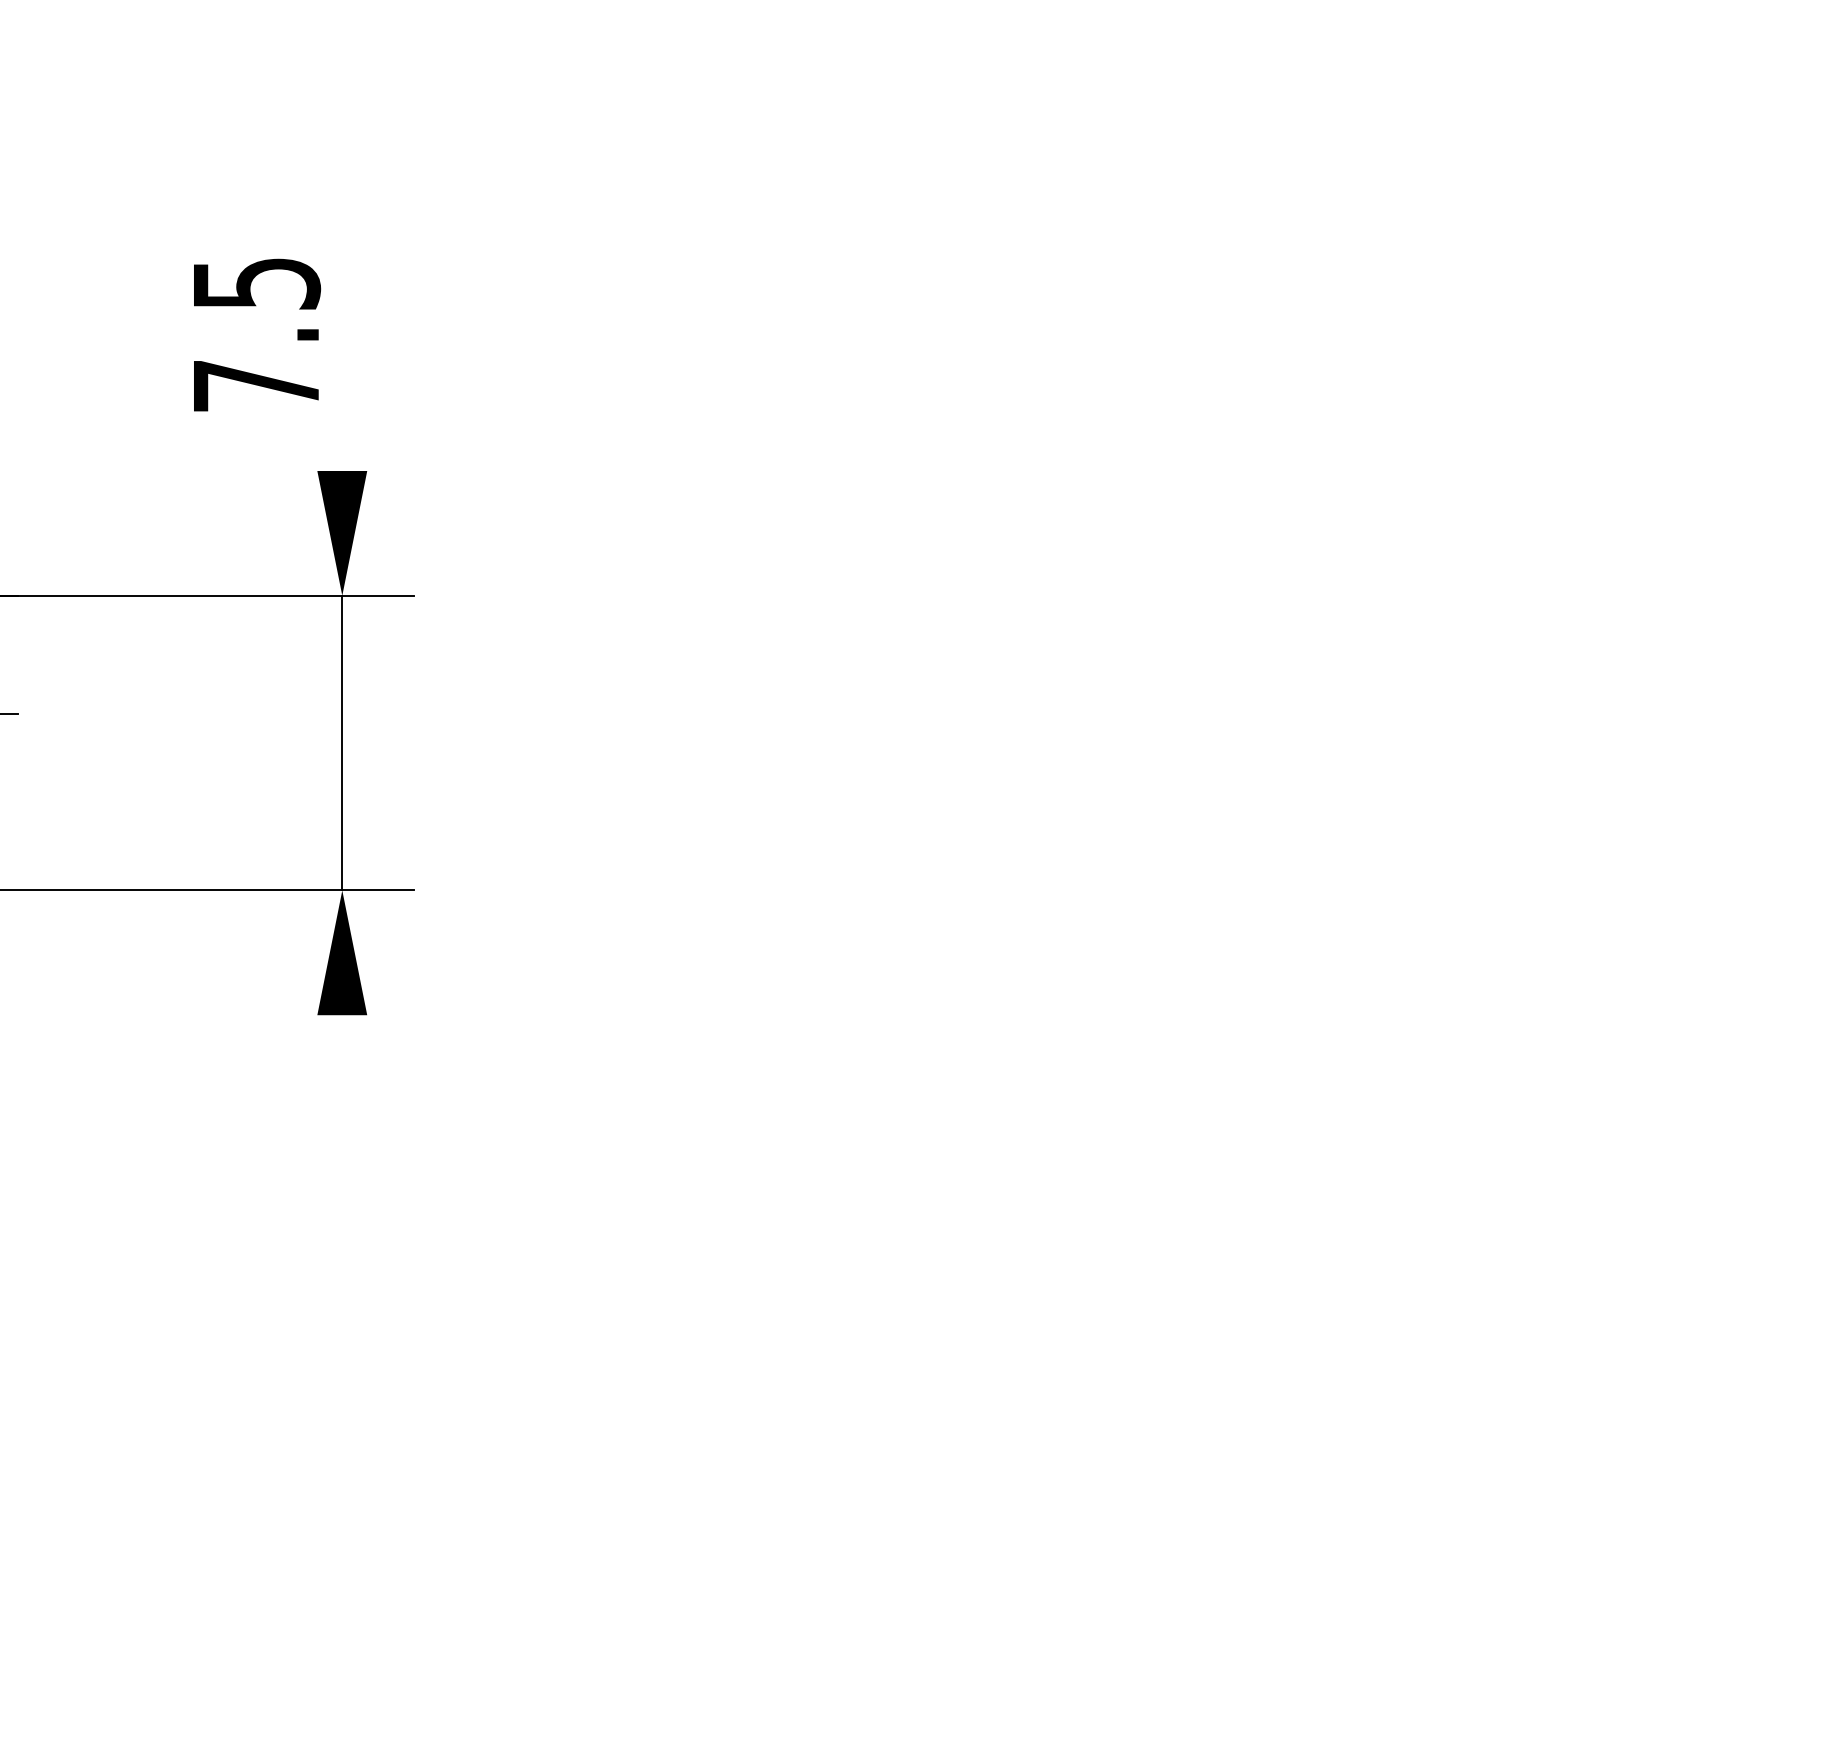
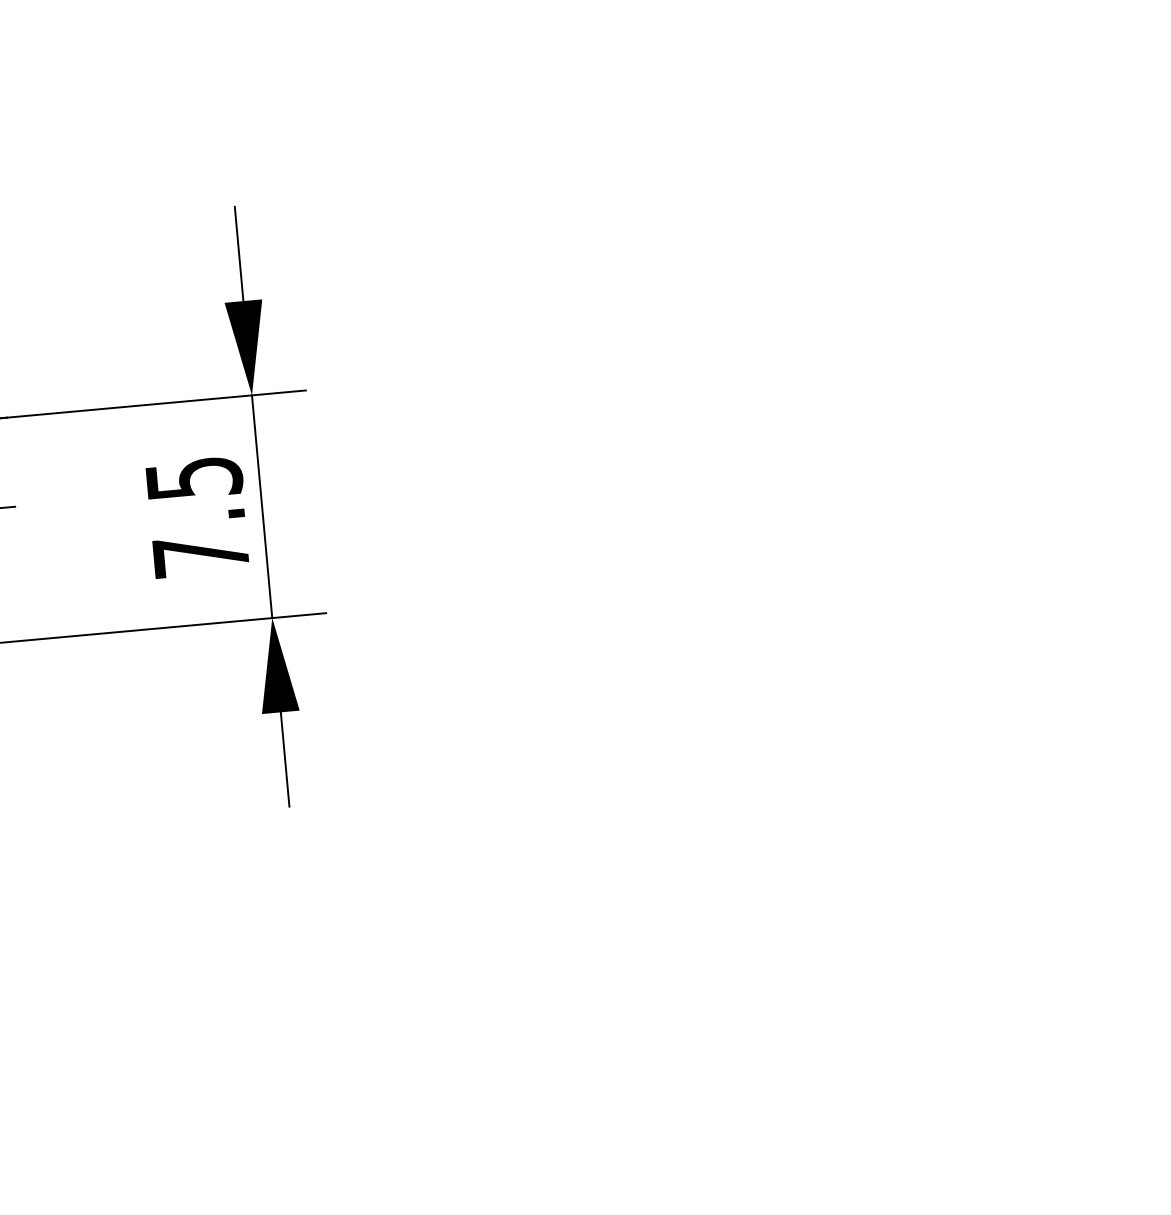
text: (257, 334) -> (198, 516), moved
line: (342, 408) -> (239, 253), added
line: (342, 1077) -> (285, 759), added

